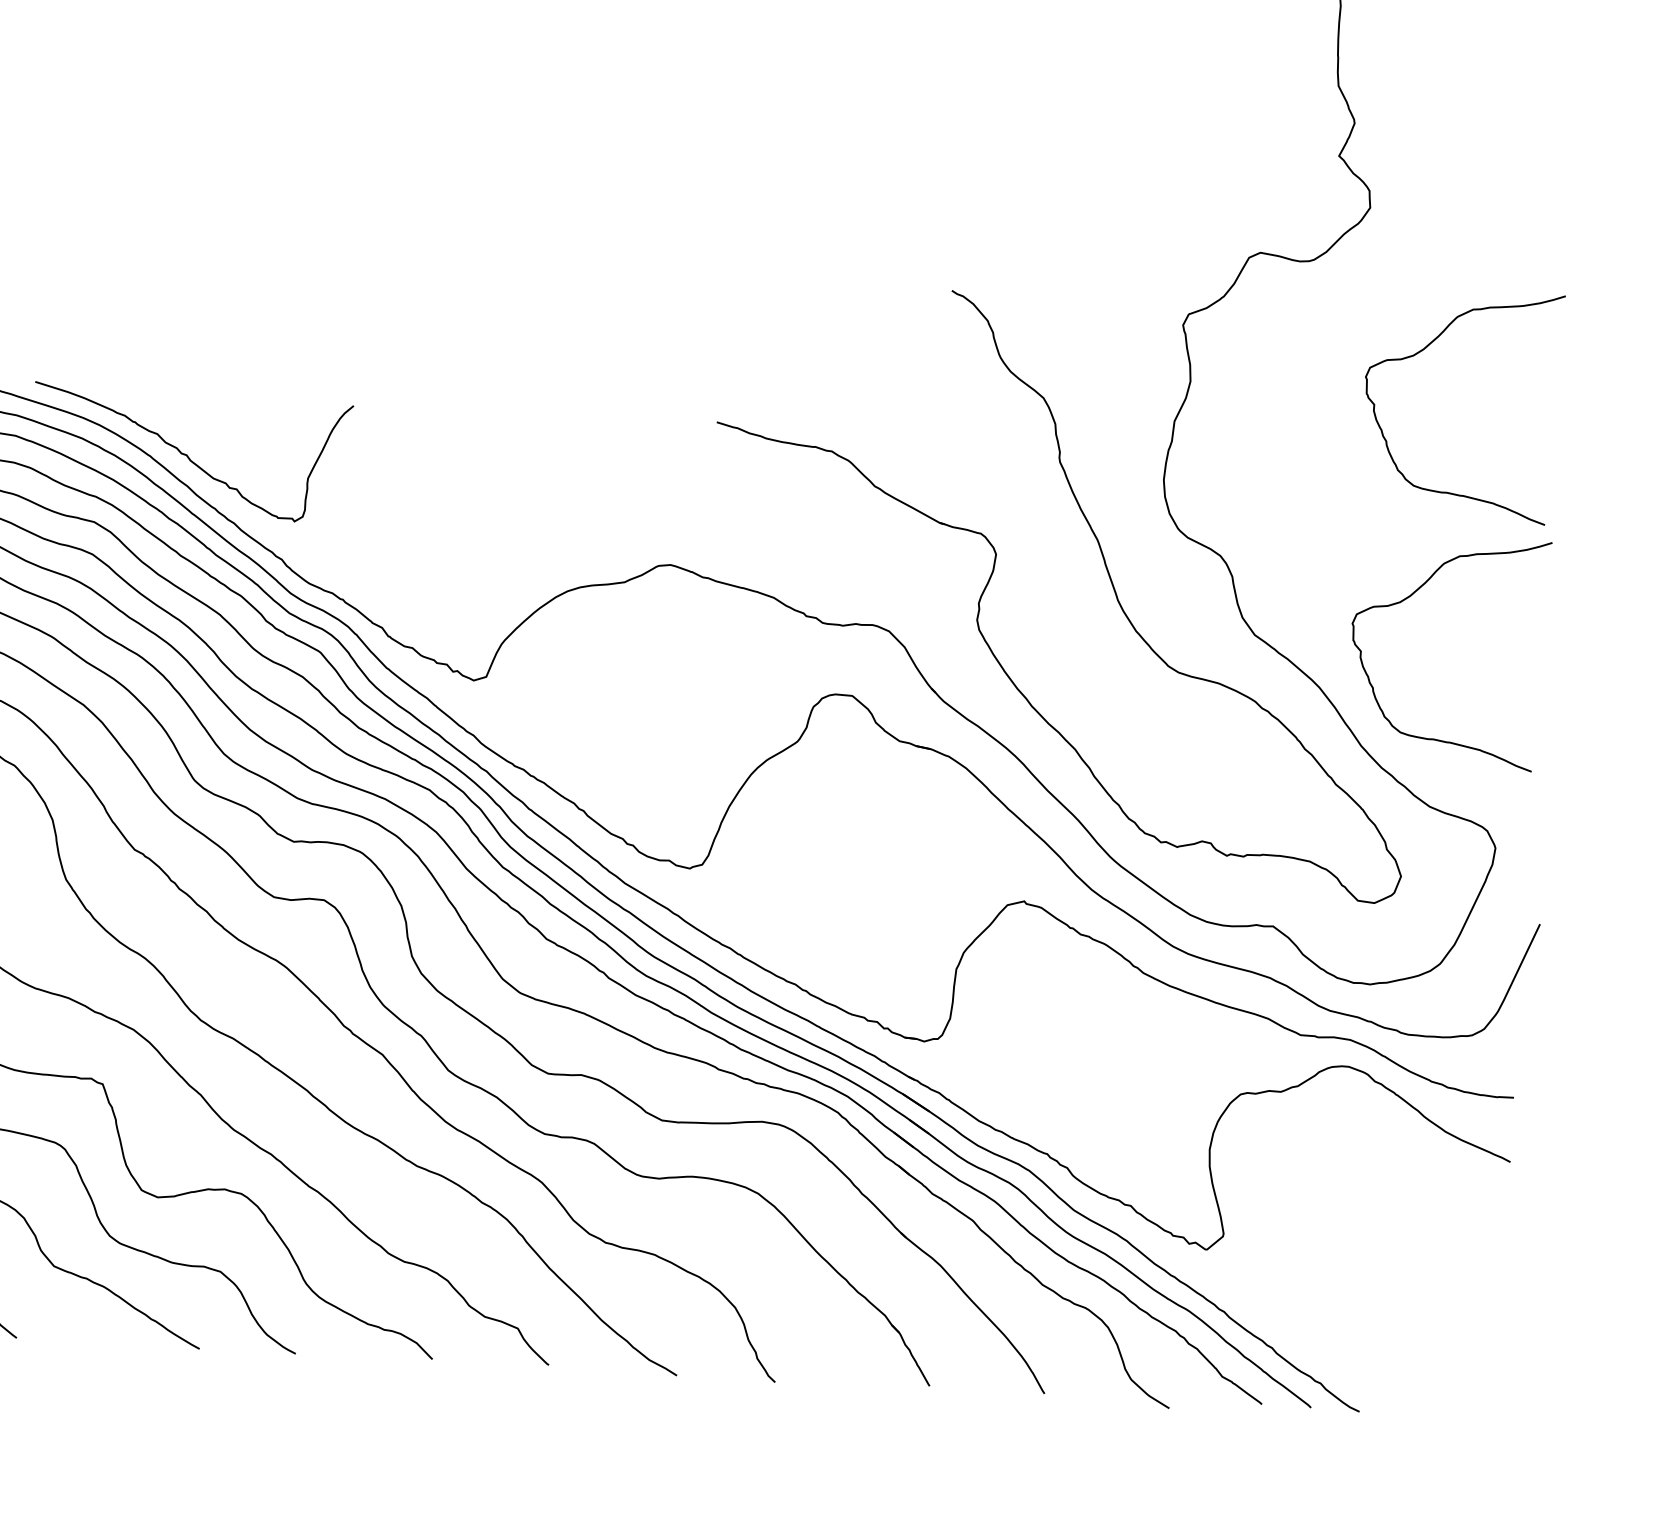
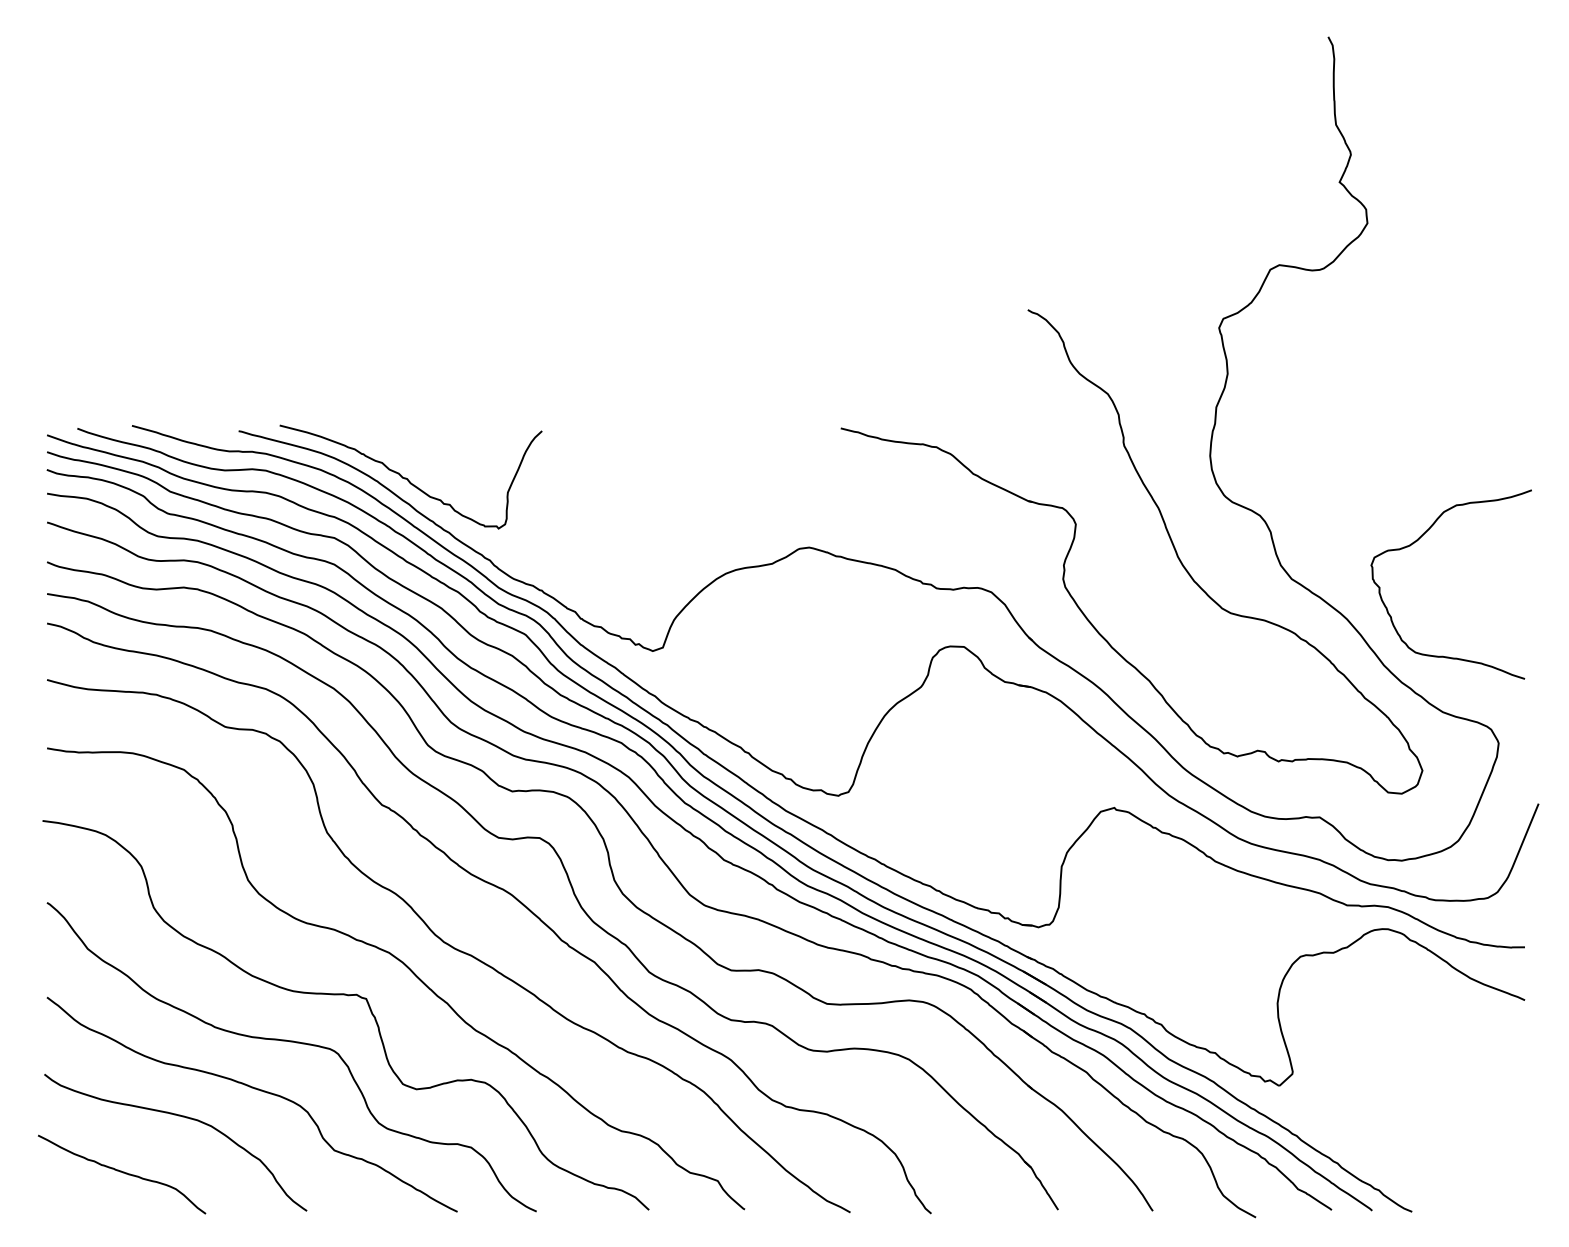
curve: (1423, 350) -> (1417, 338), removed

